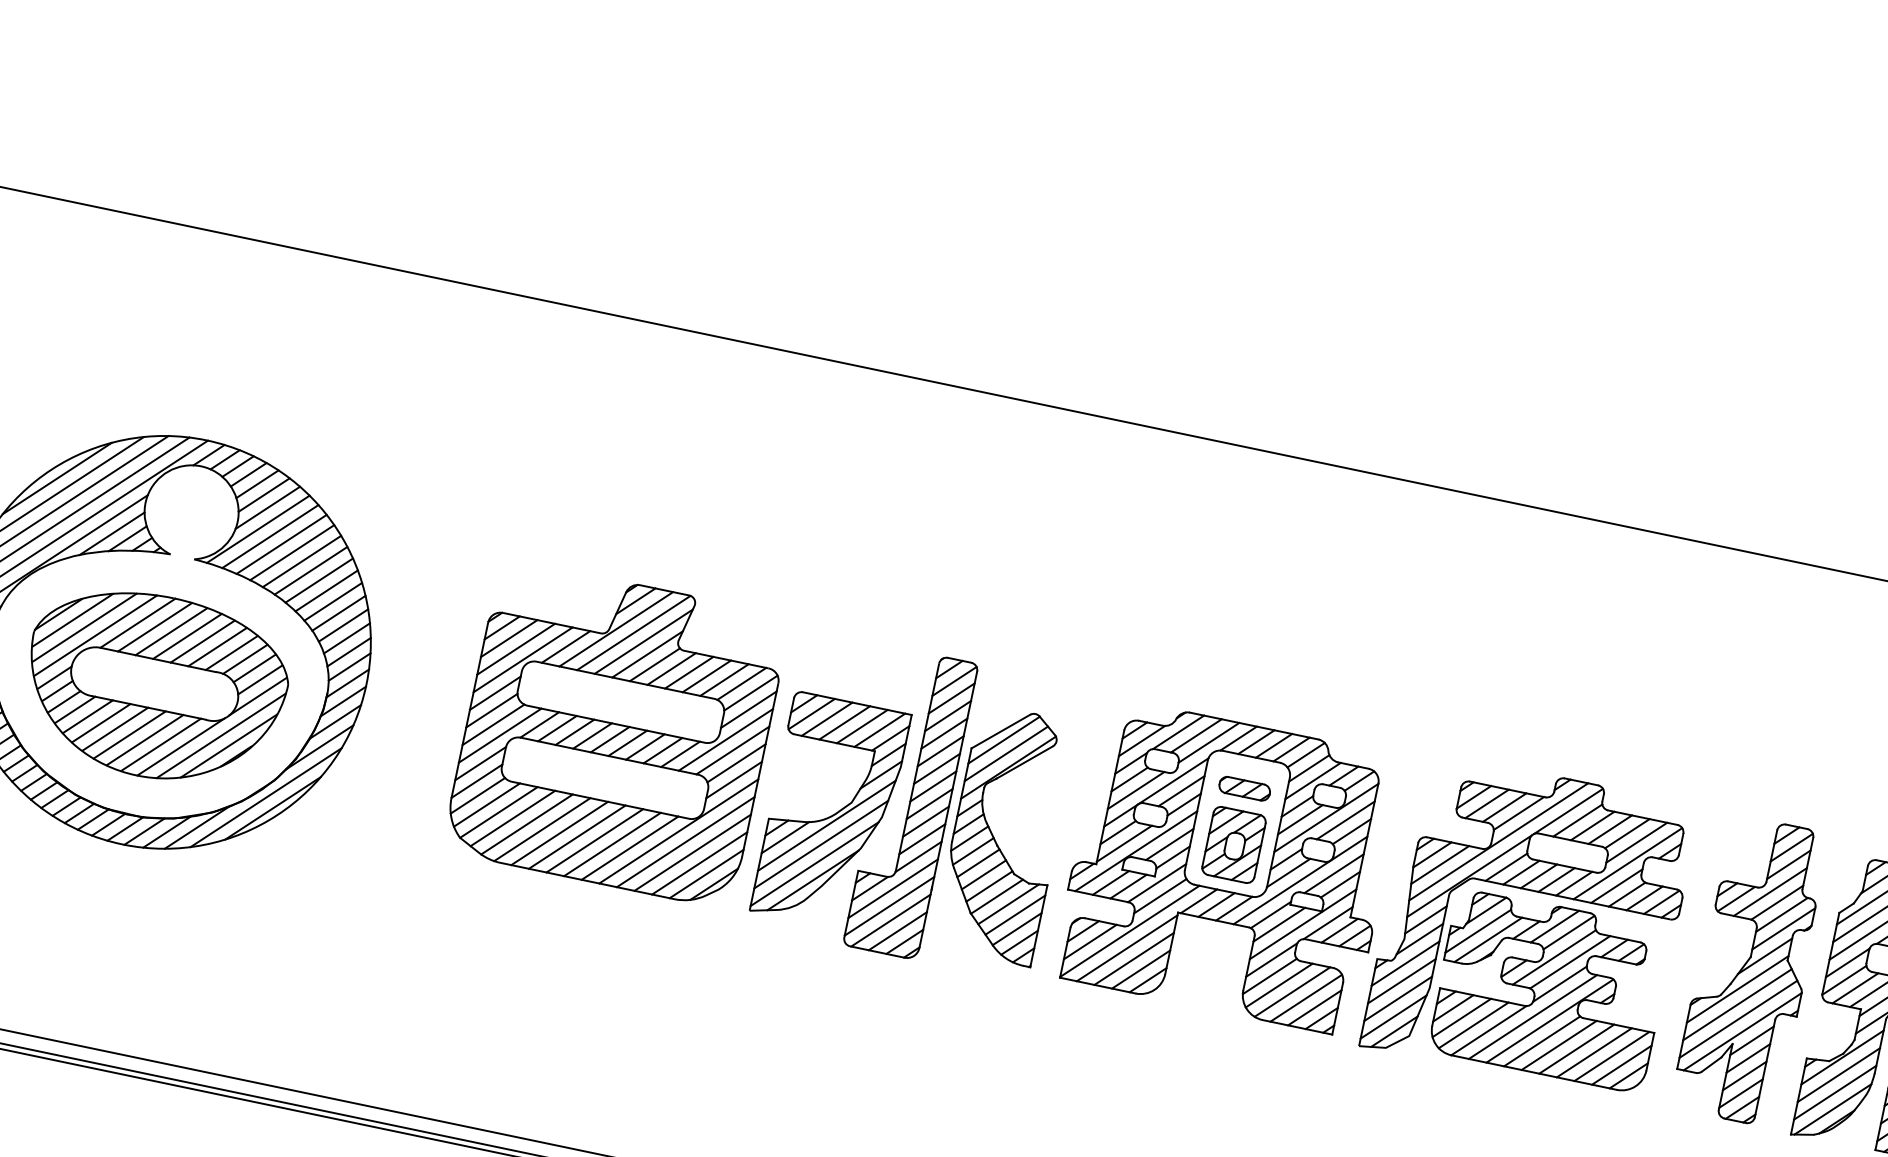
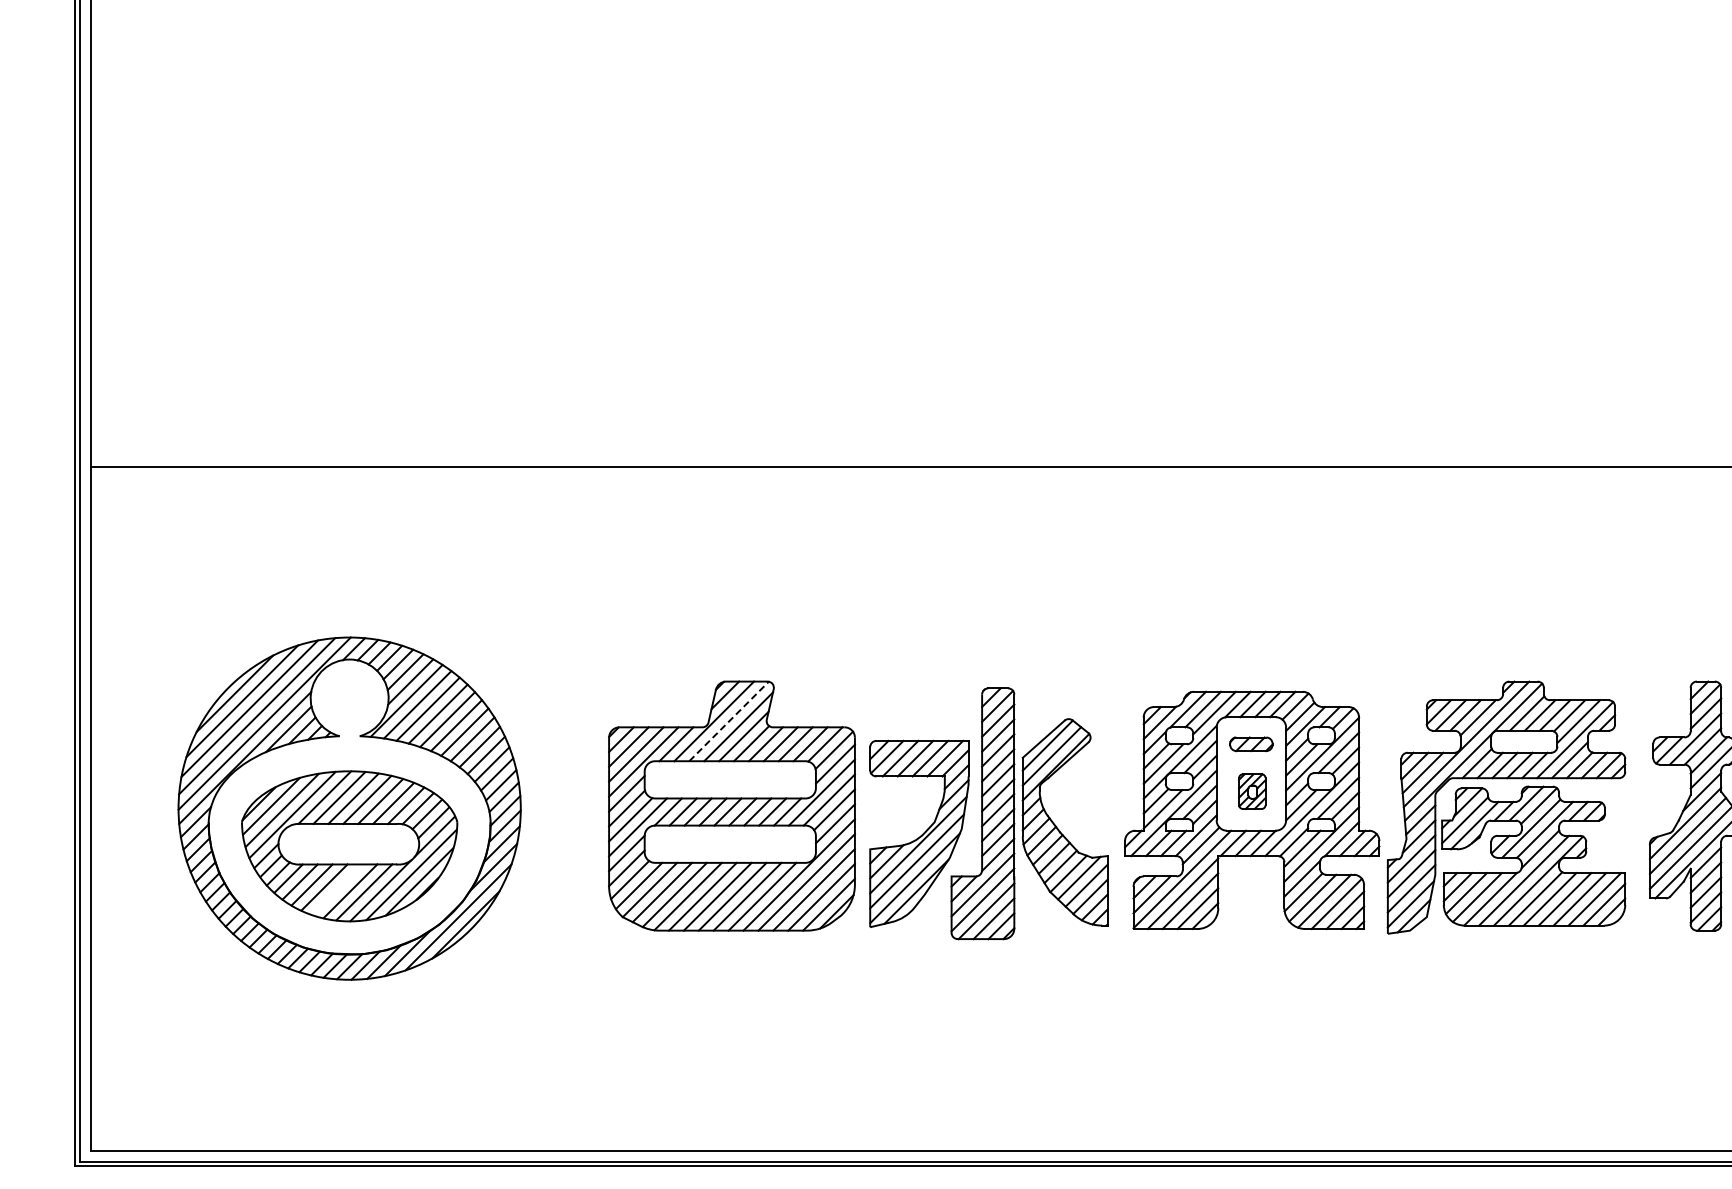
line: (634, 633) -> (729, 721), solid -> dashed
line: (128, 734) -> (336, 889), removed
part: (1234, 844) -> (1252, 791), size x0.6

